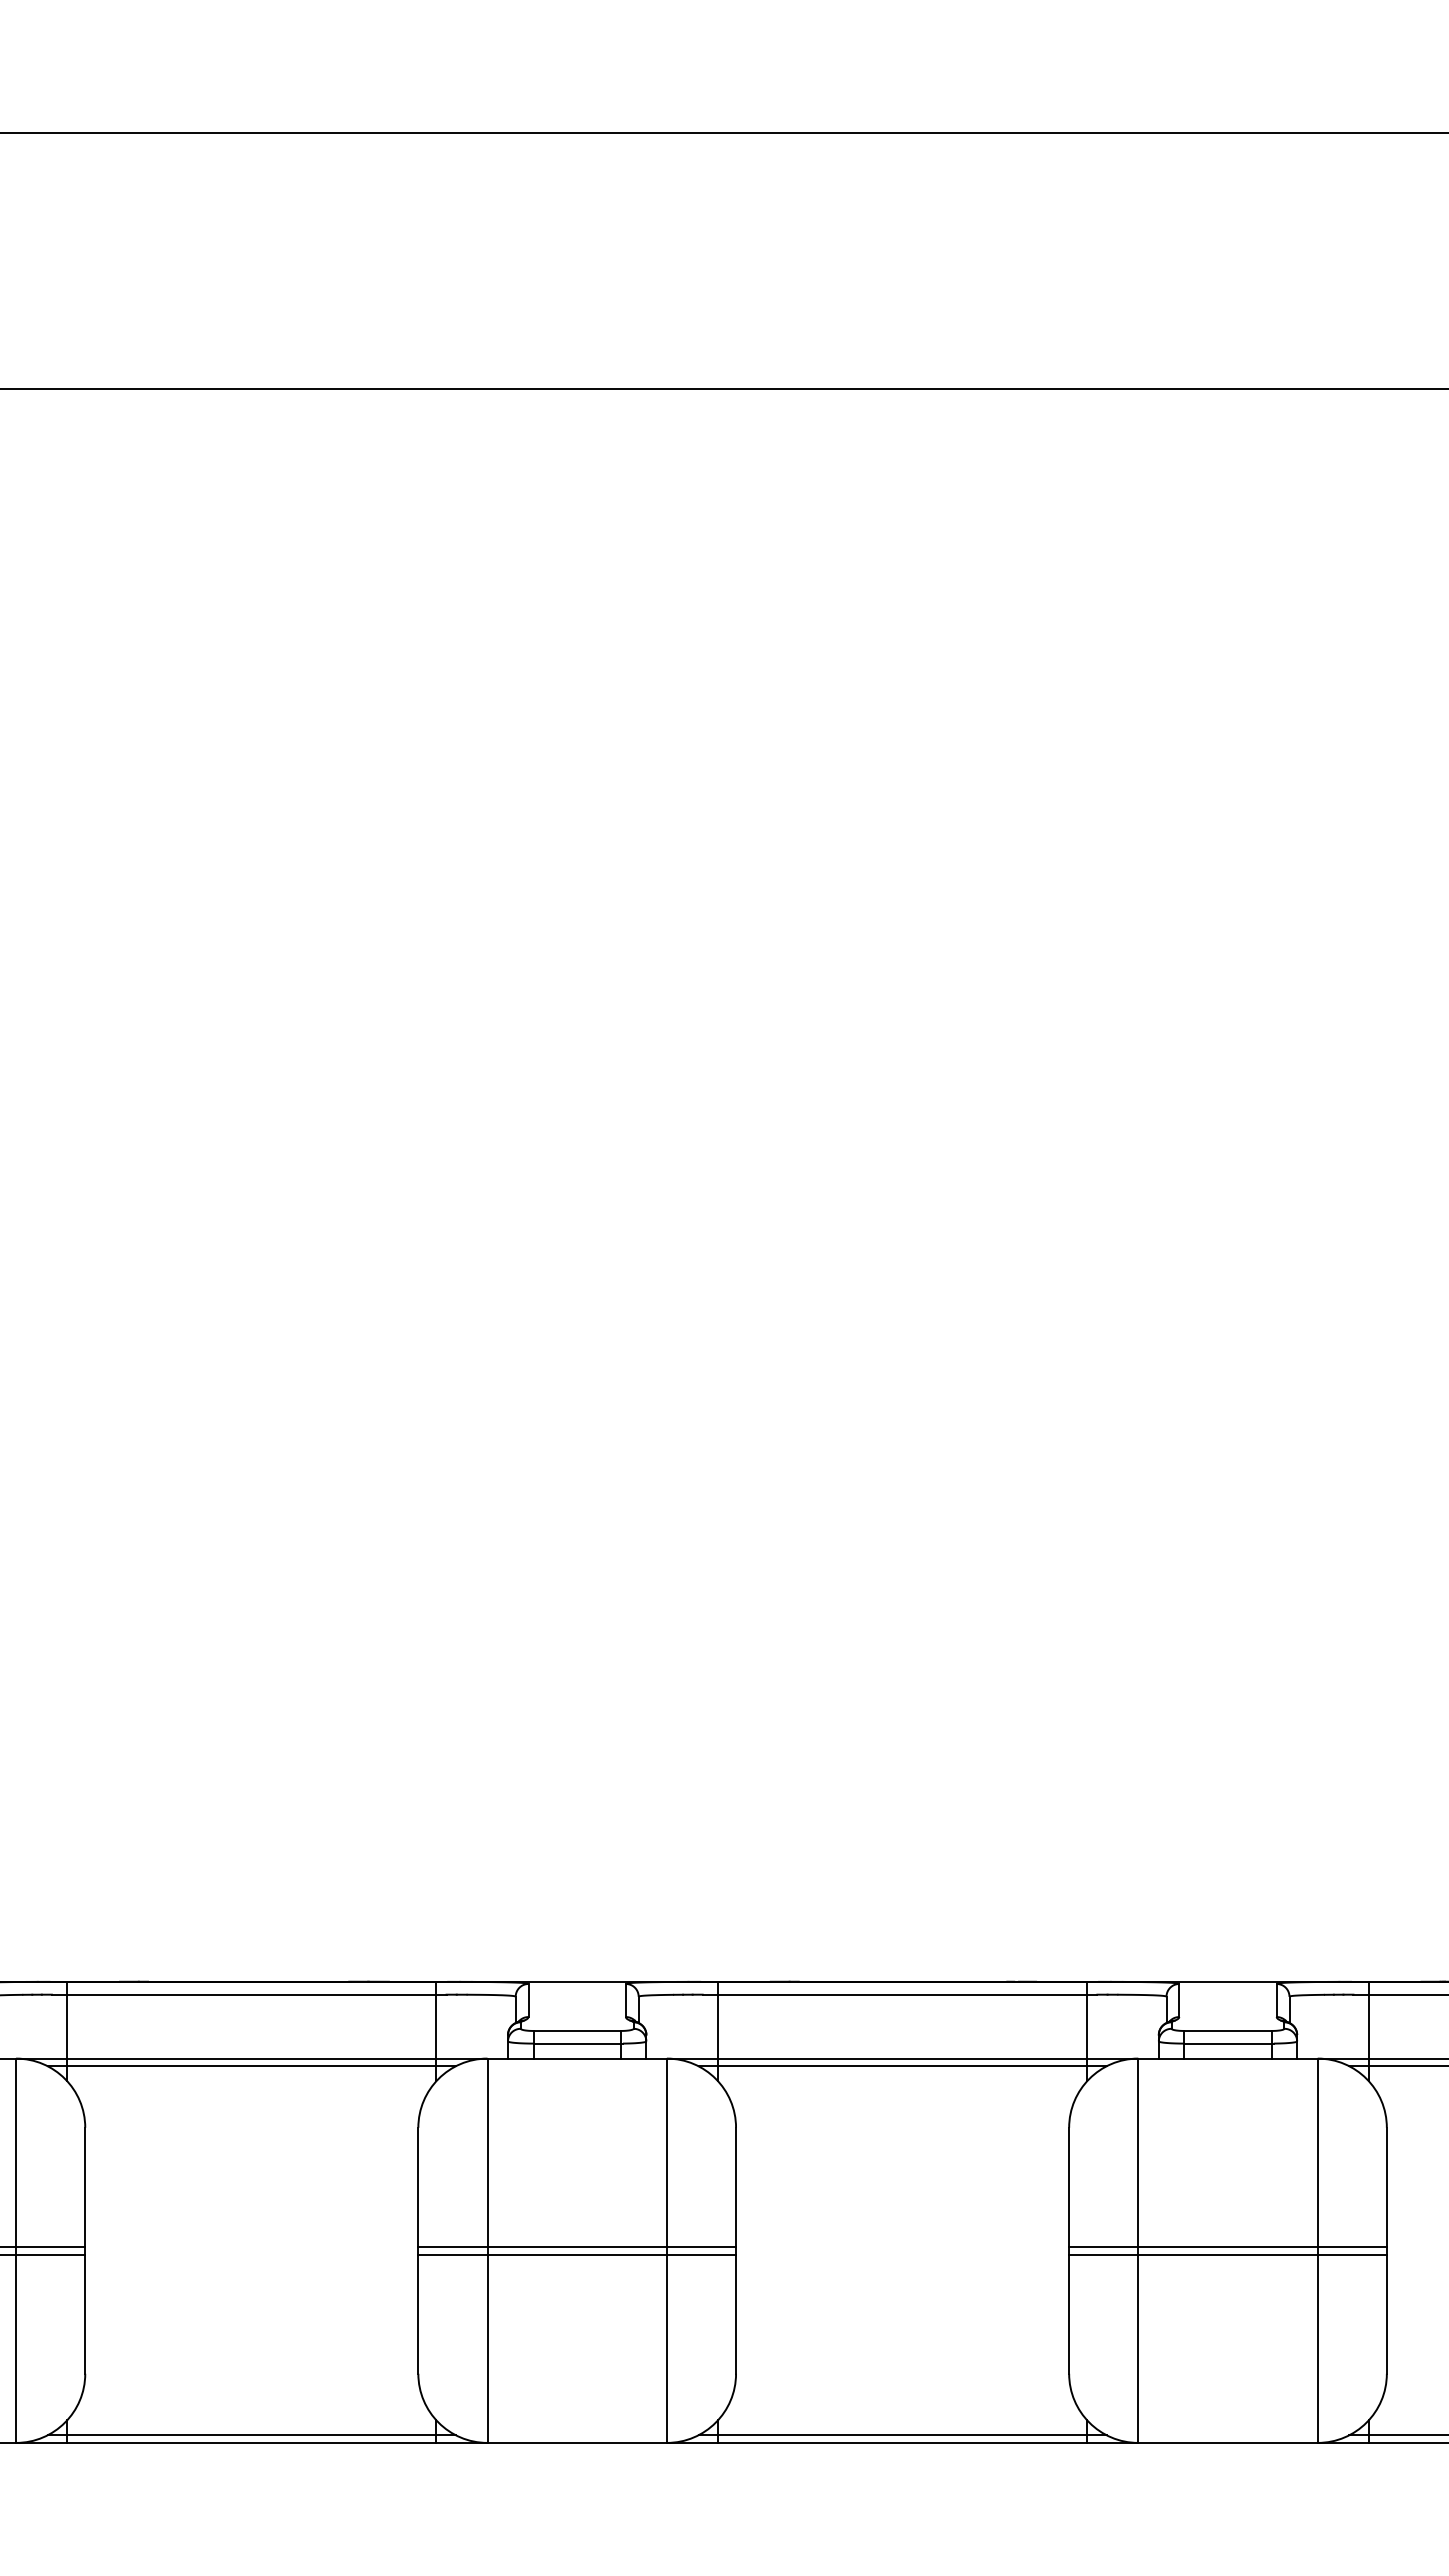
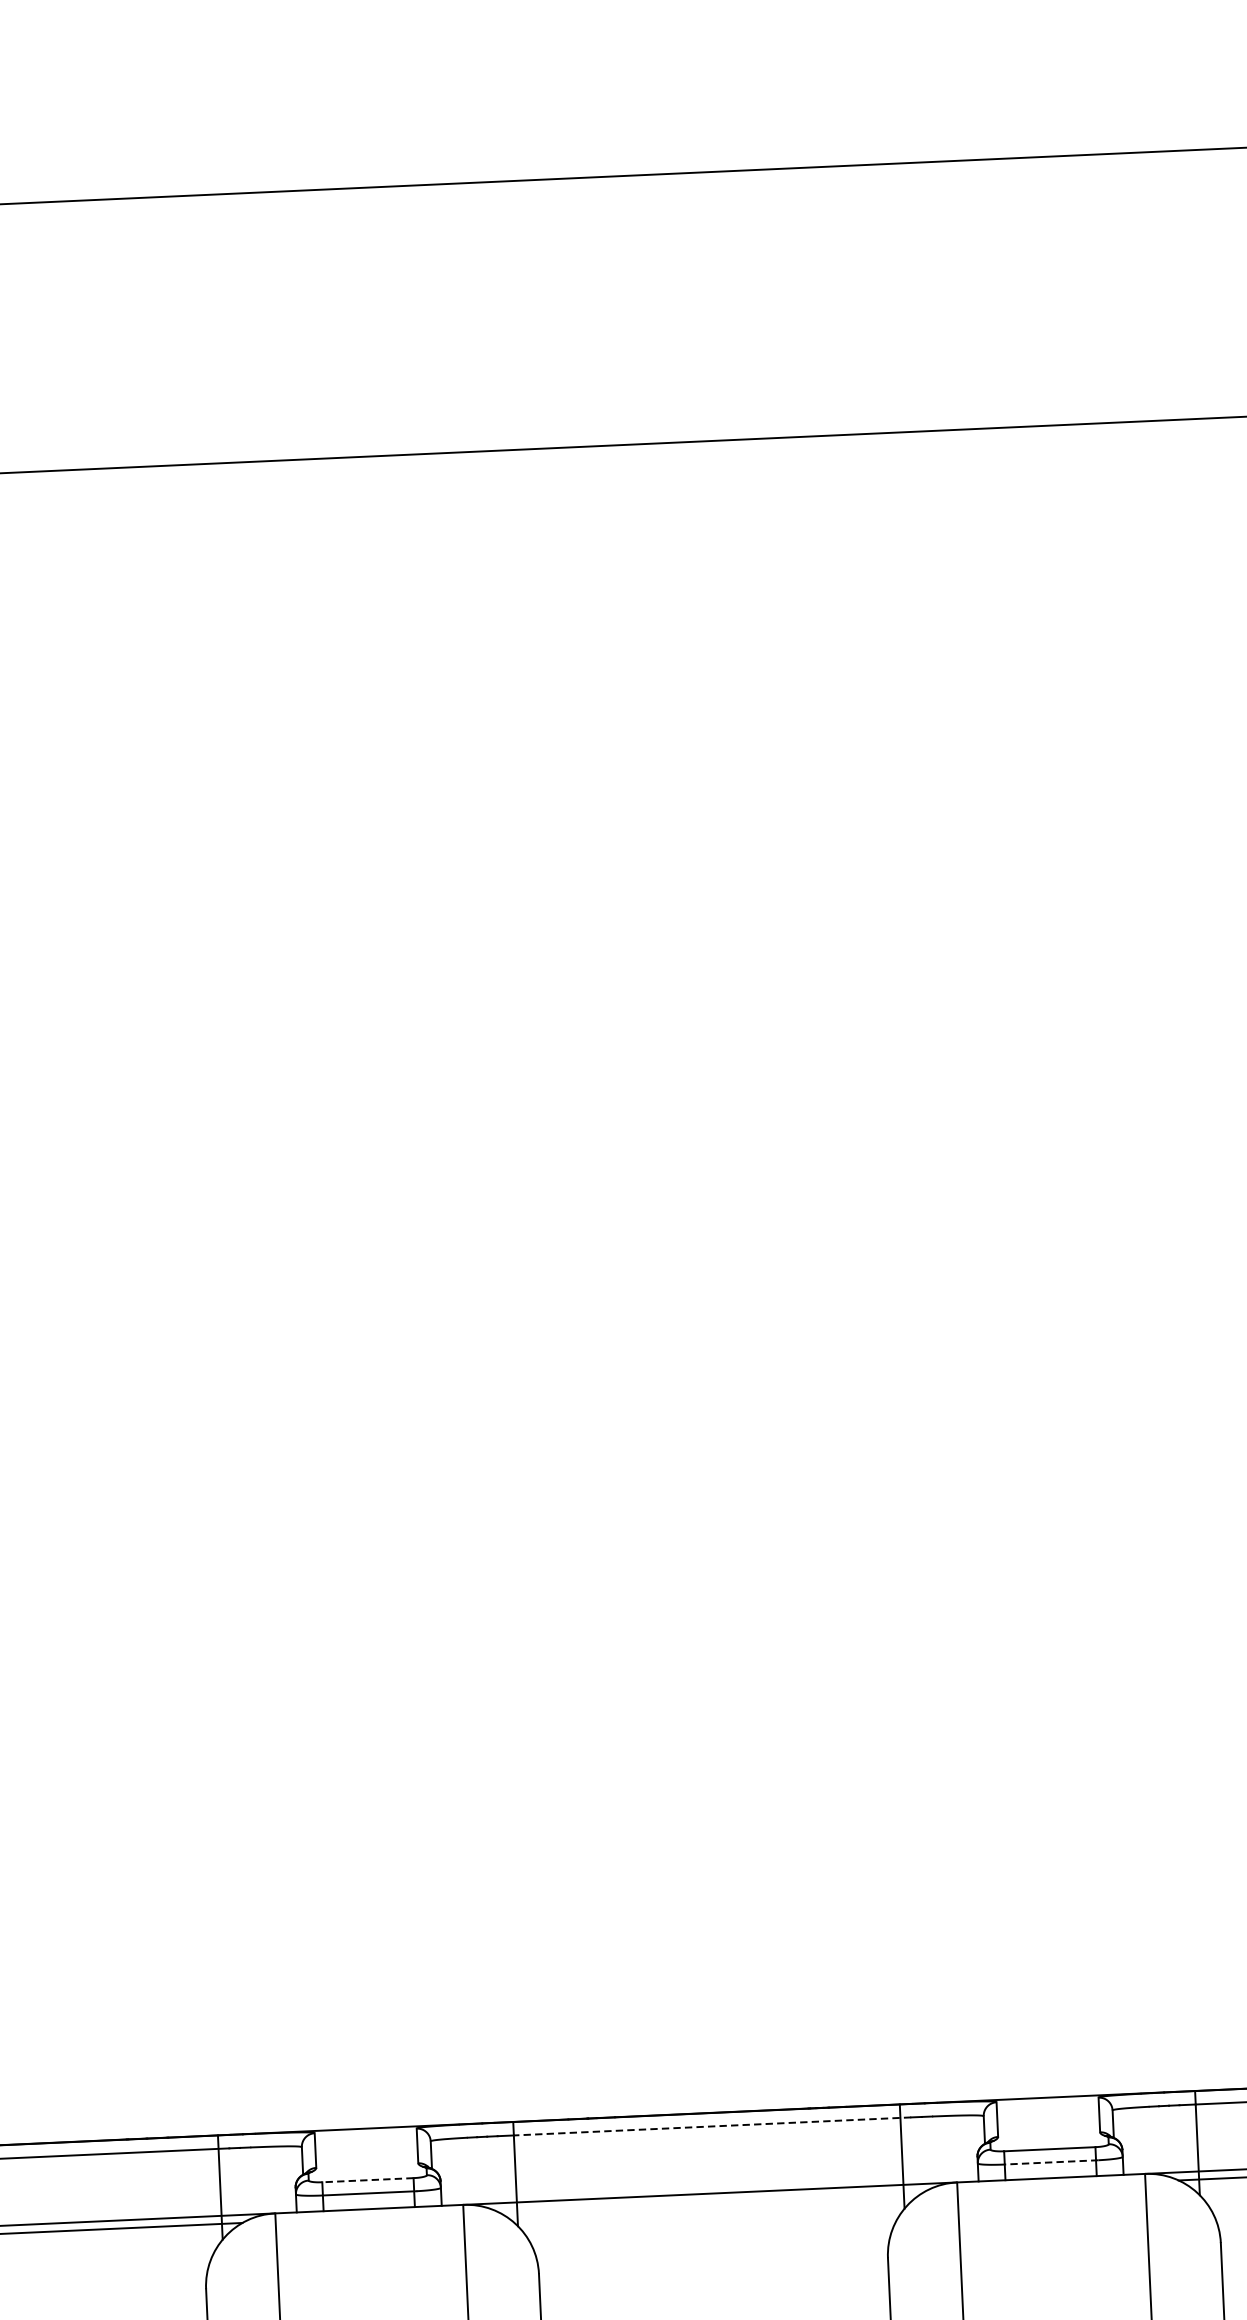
line: (907, 1994) -> (712, 2126), solid -> dashed
line: (577, 2030) -> (368, 2179), solid -> dashed
line: (1229, 2043) -> (1051, 2162), solid -> dashed
line: (902, 2066) -> (710, 2201), removed

